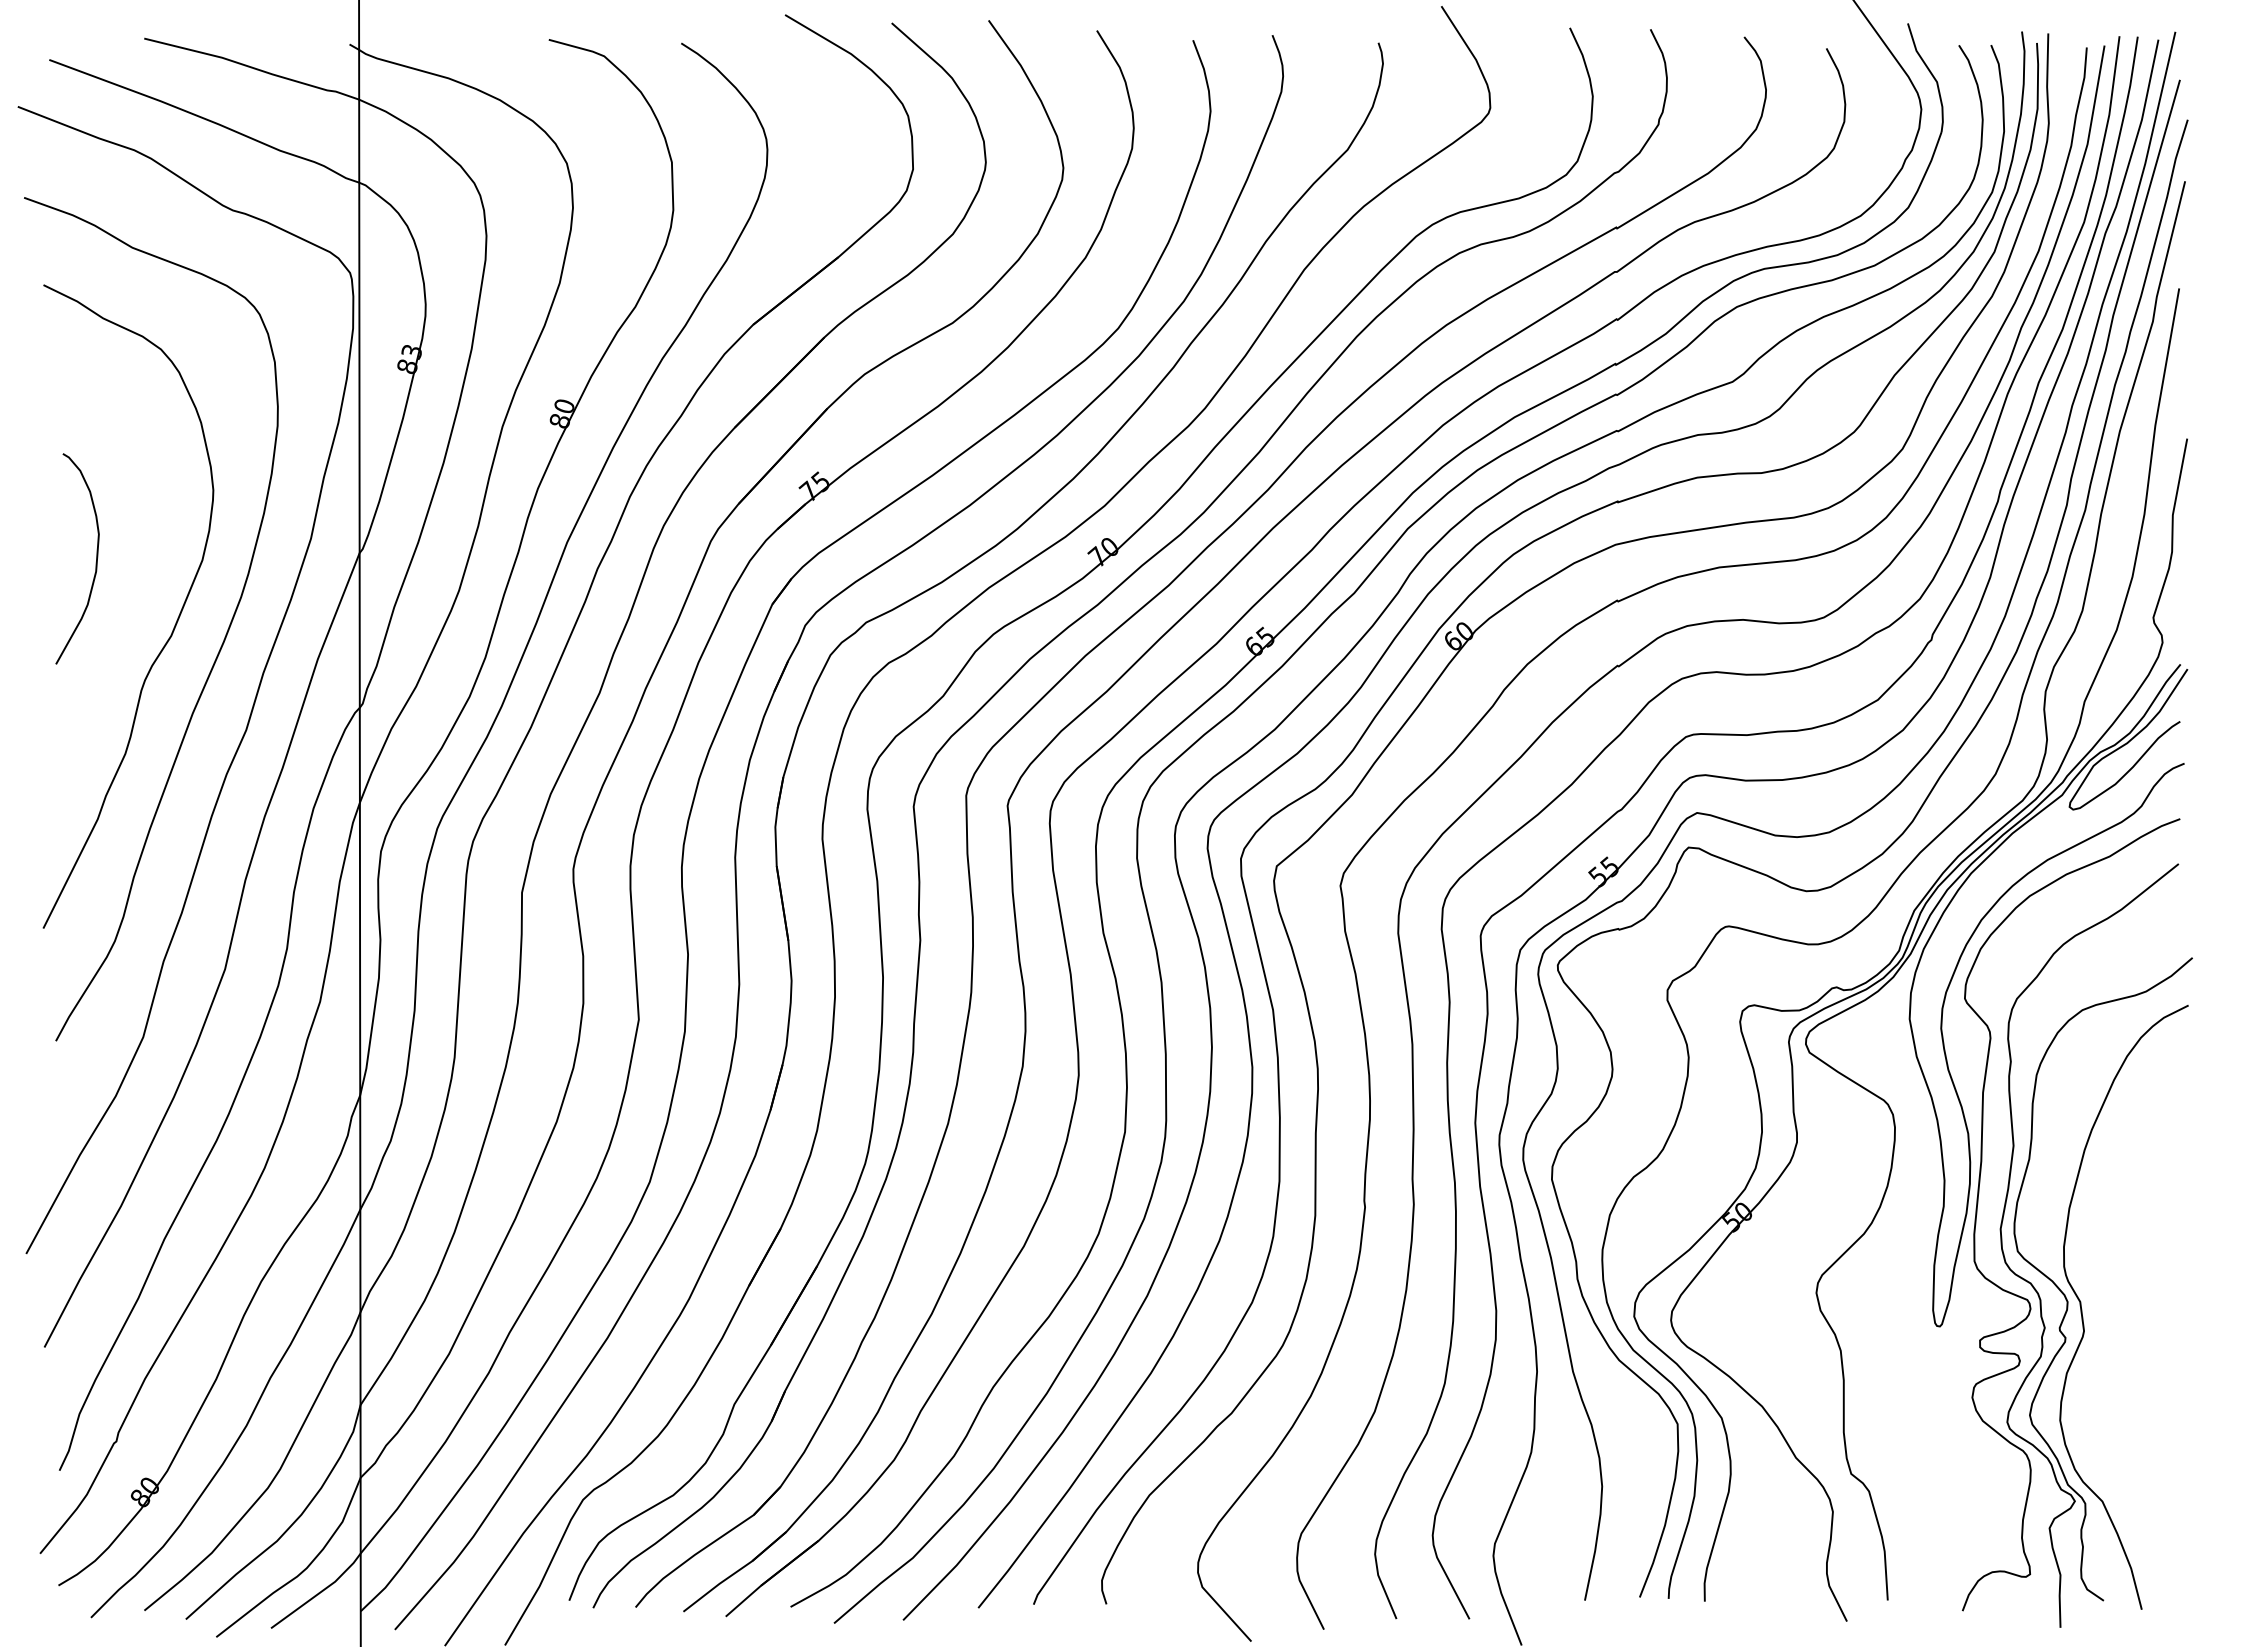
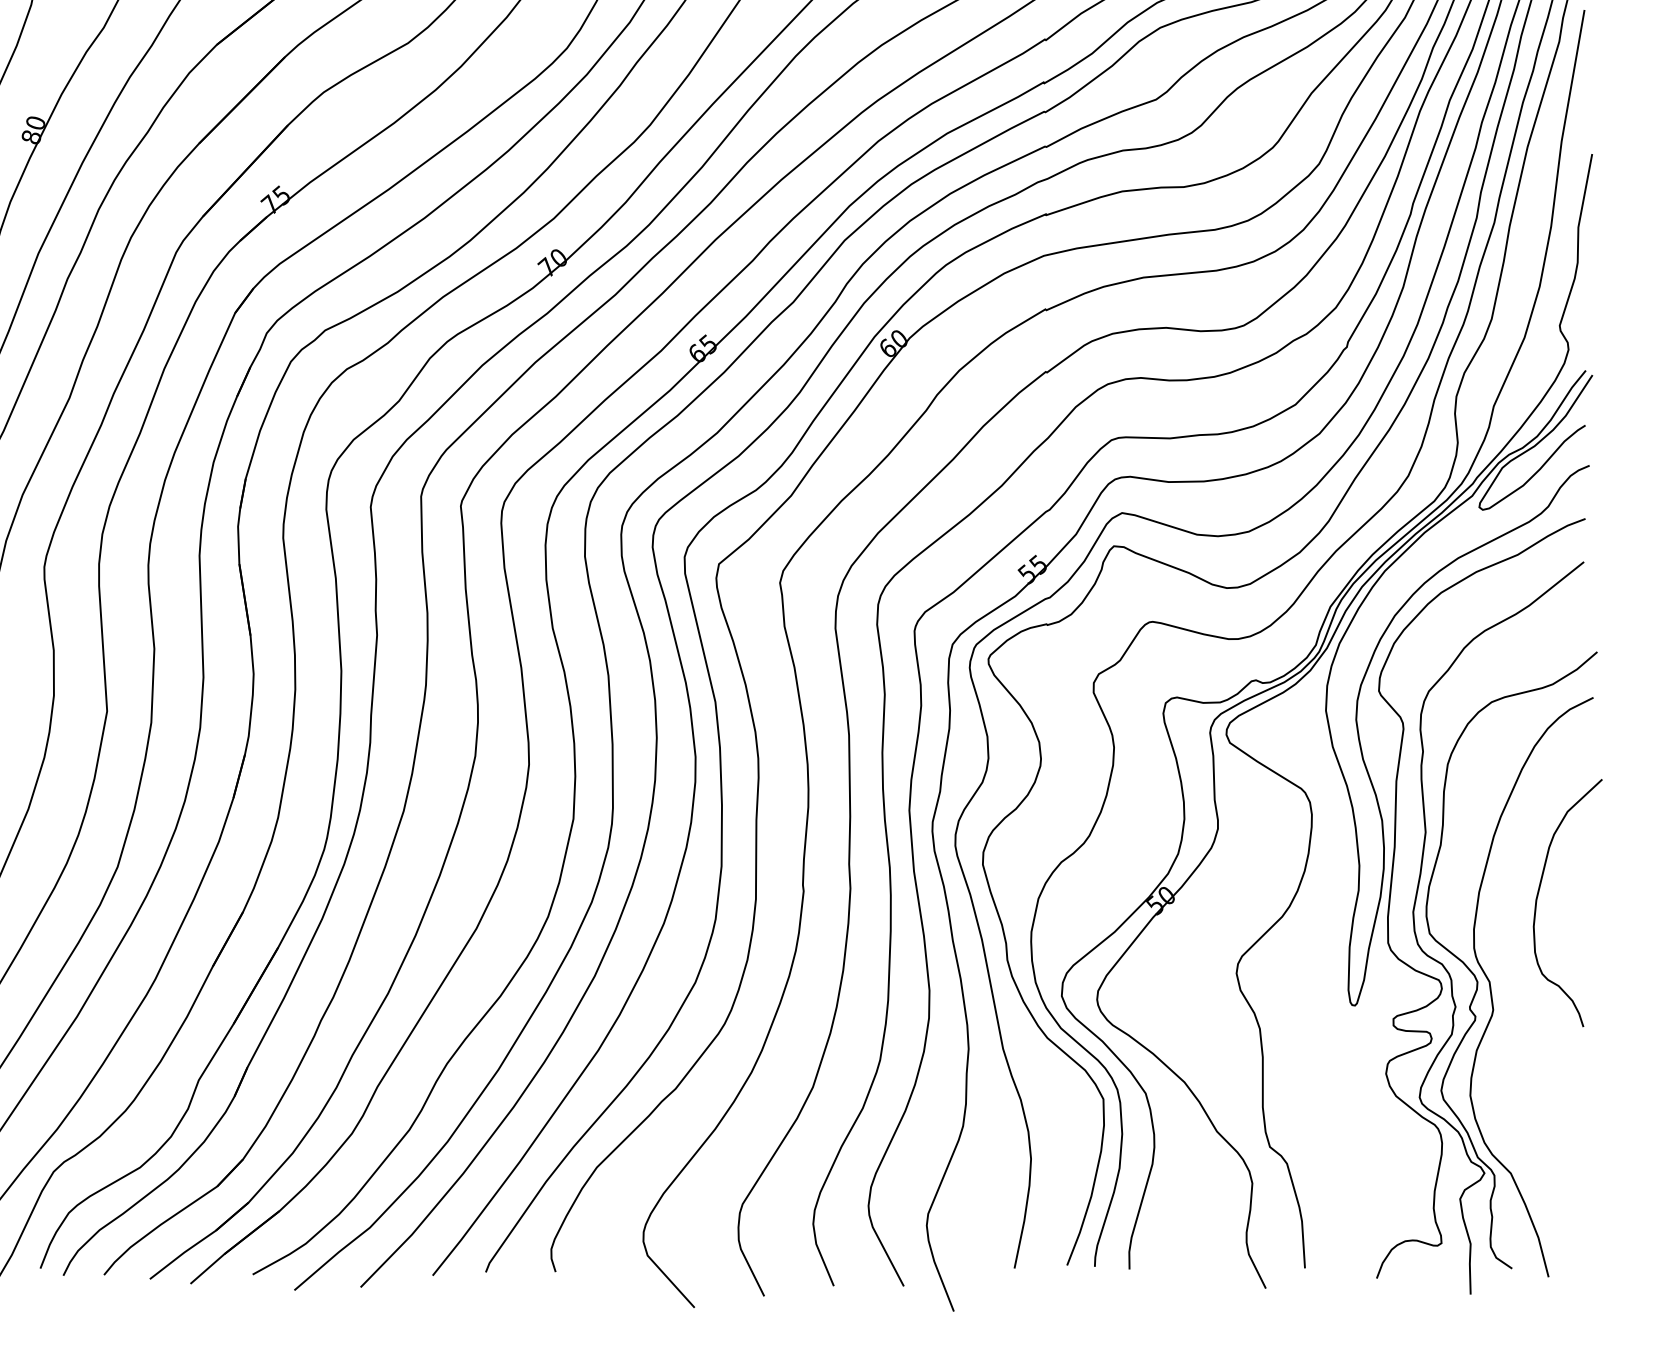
curve: (2131, 1211) -> (1538, 895), added

